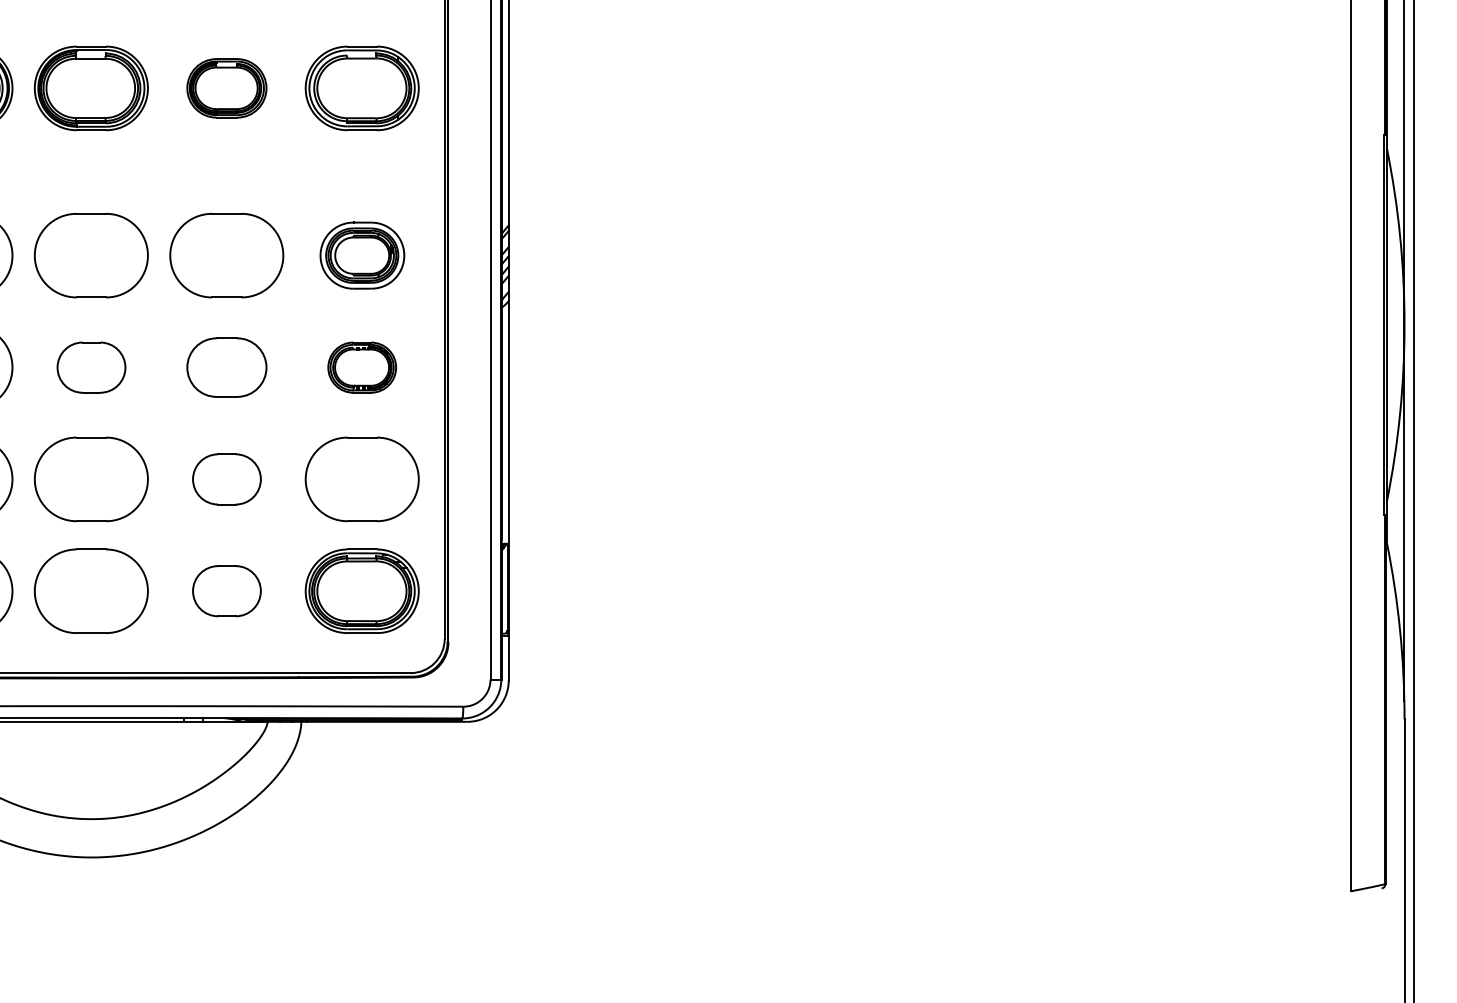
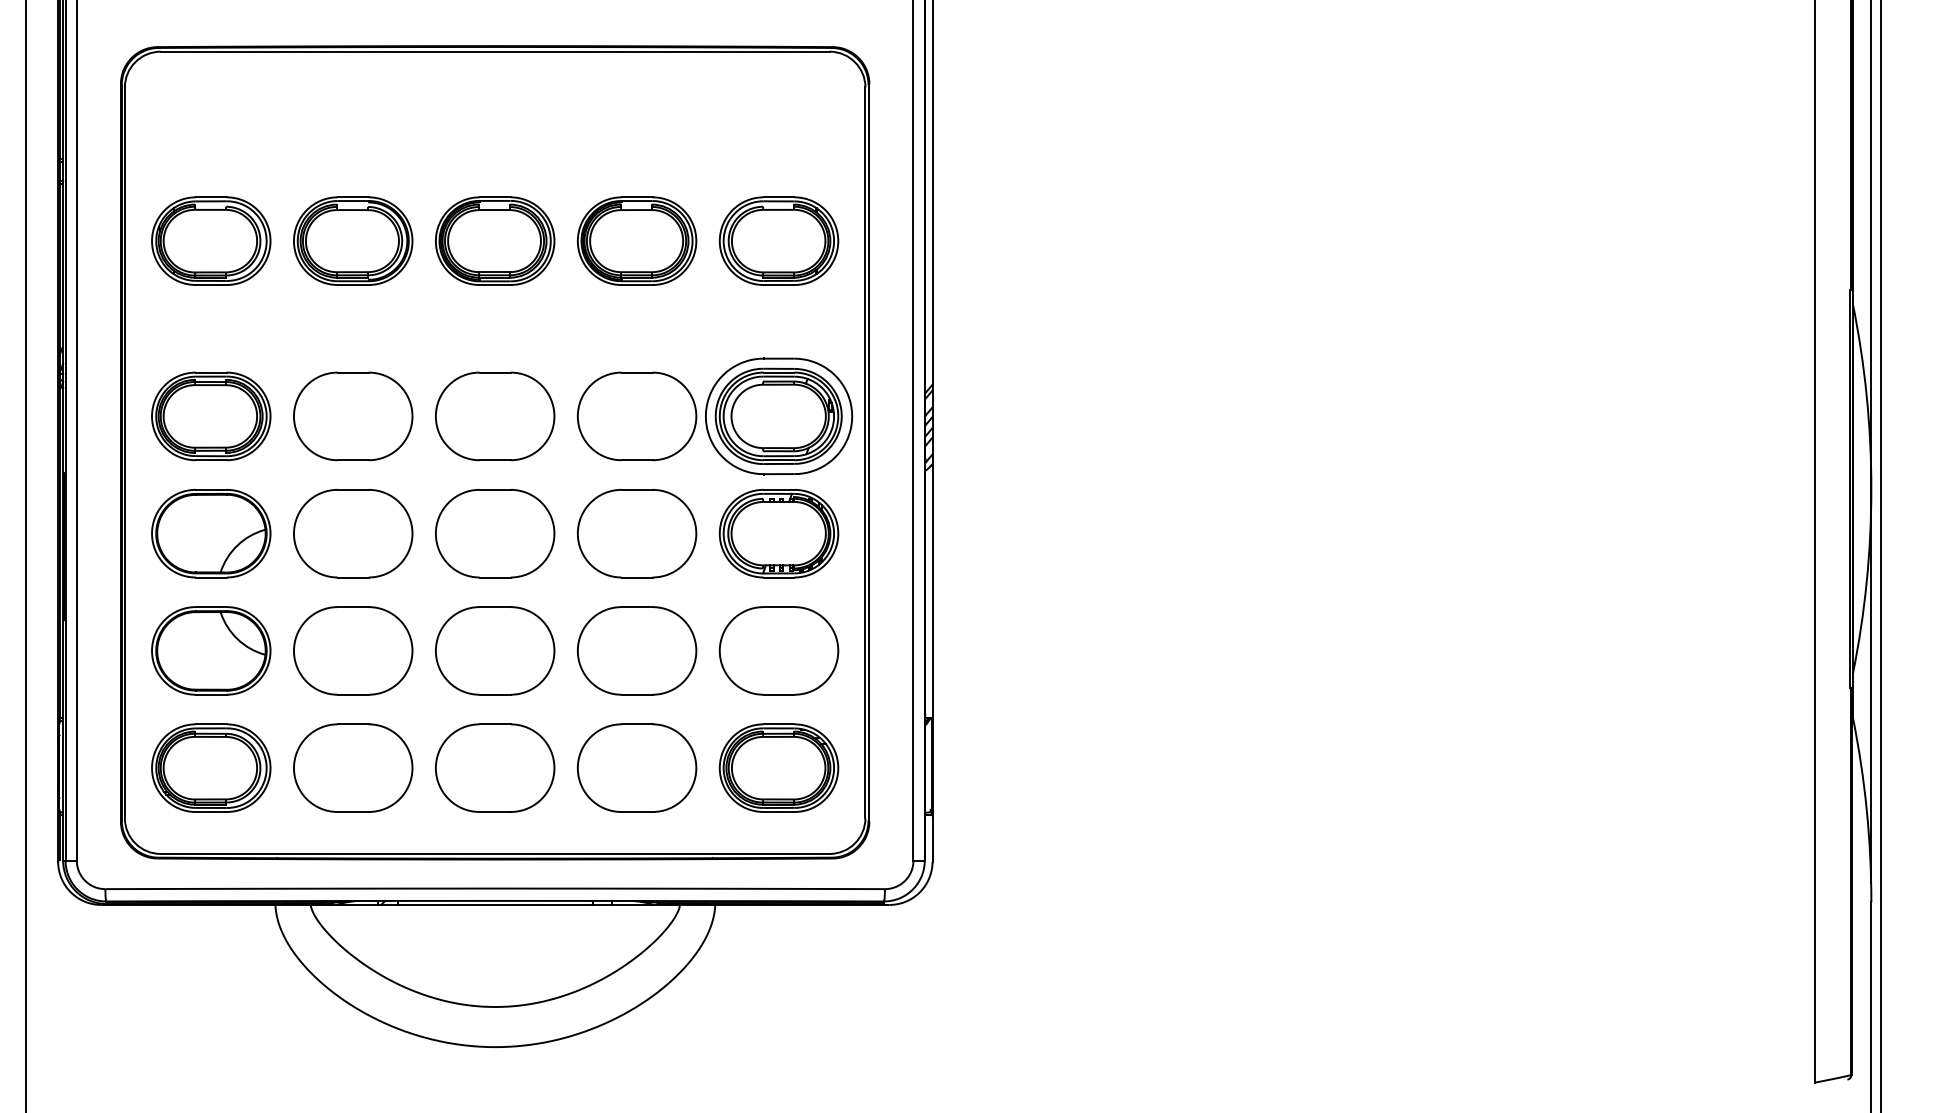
part: (227, 87) -> (637, 240), size x1.43
part: (362, 255) -> (779, 416), size x1.67
part: (91, 367) -> (495, 533), size x1.67
part: (227, 367) -> (637, 533), size x1.43
part: (361, 367) -> (778, 533), size x1.67
part: (227, 479) -> (637, 650), size x1.67
part: (227, 590) -> (637, 767), size x1.67

